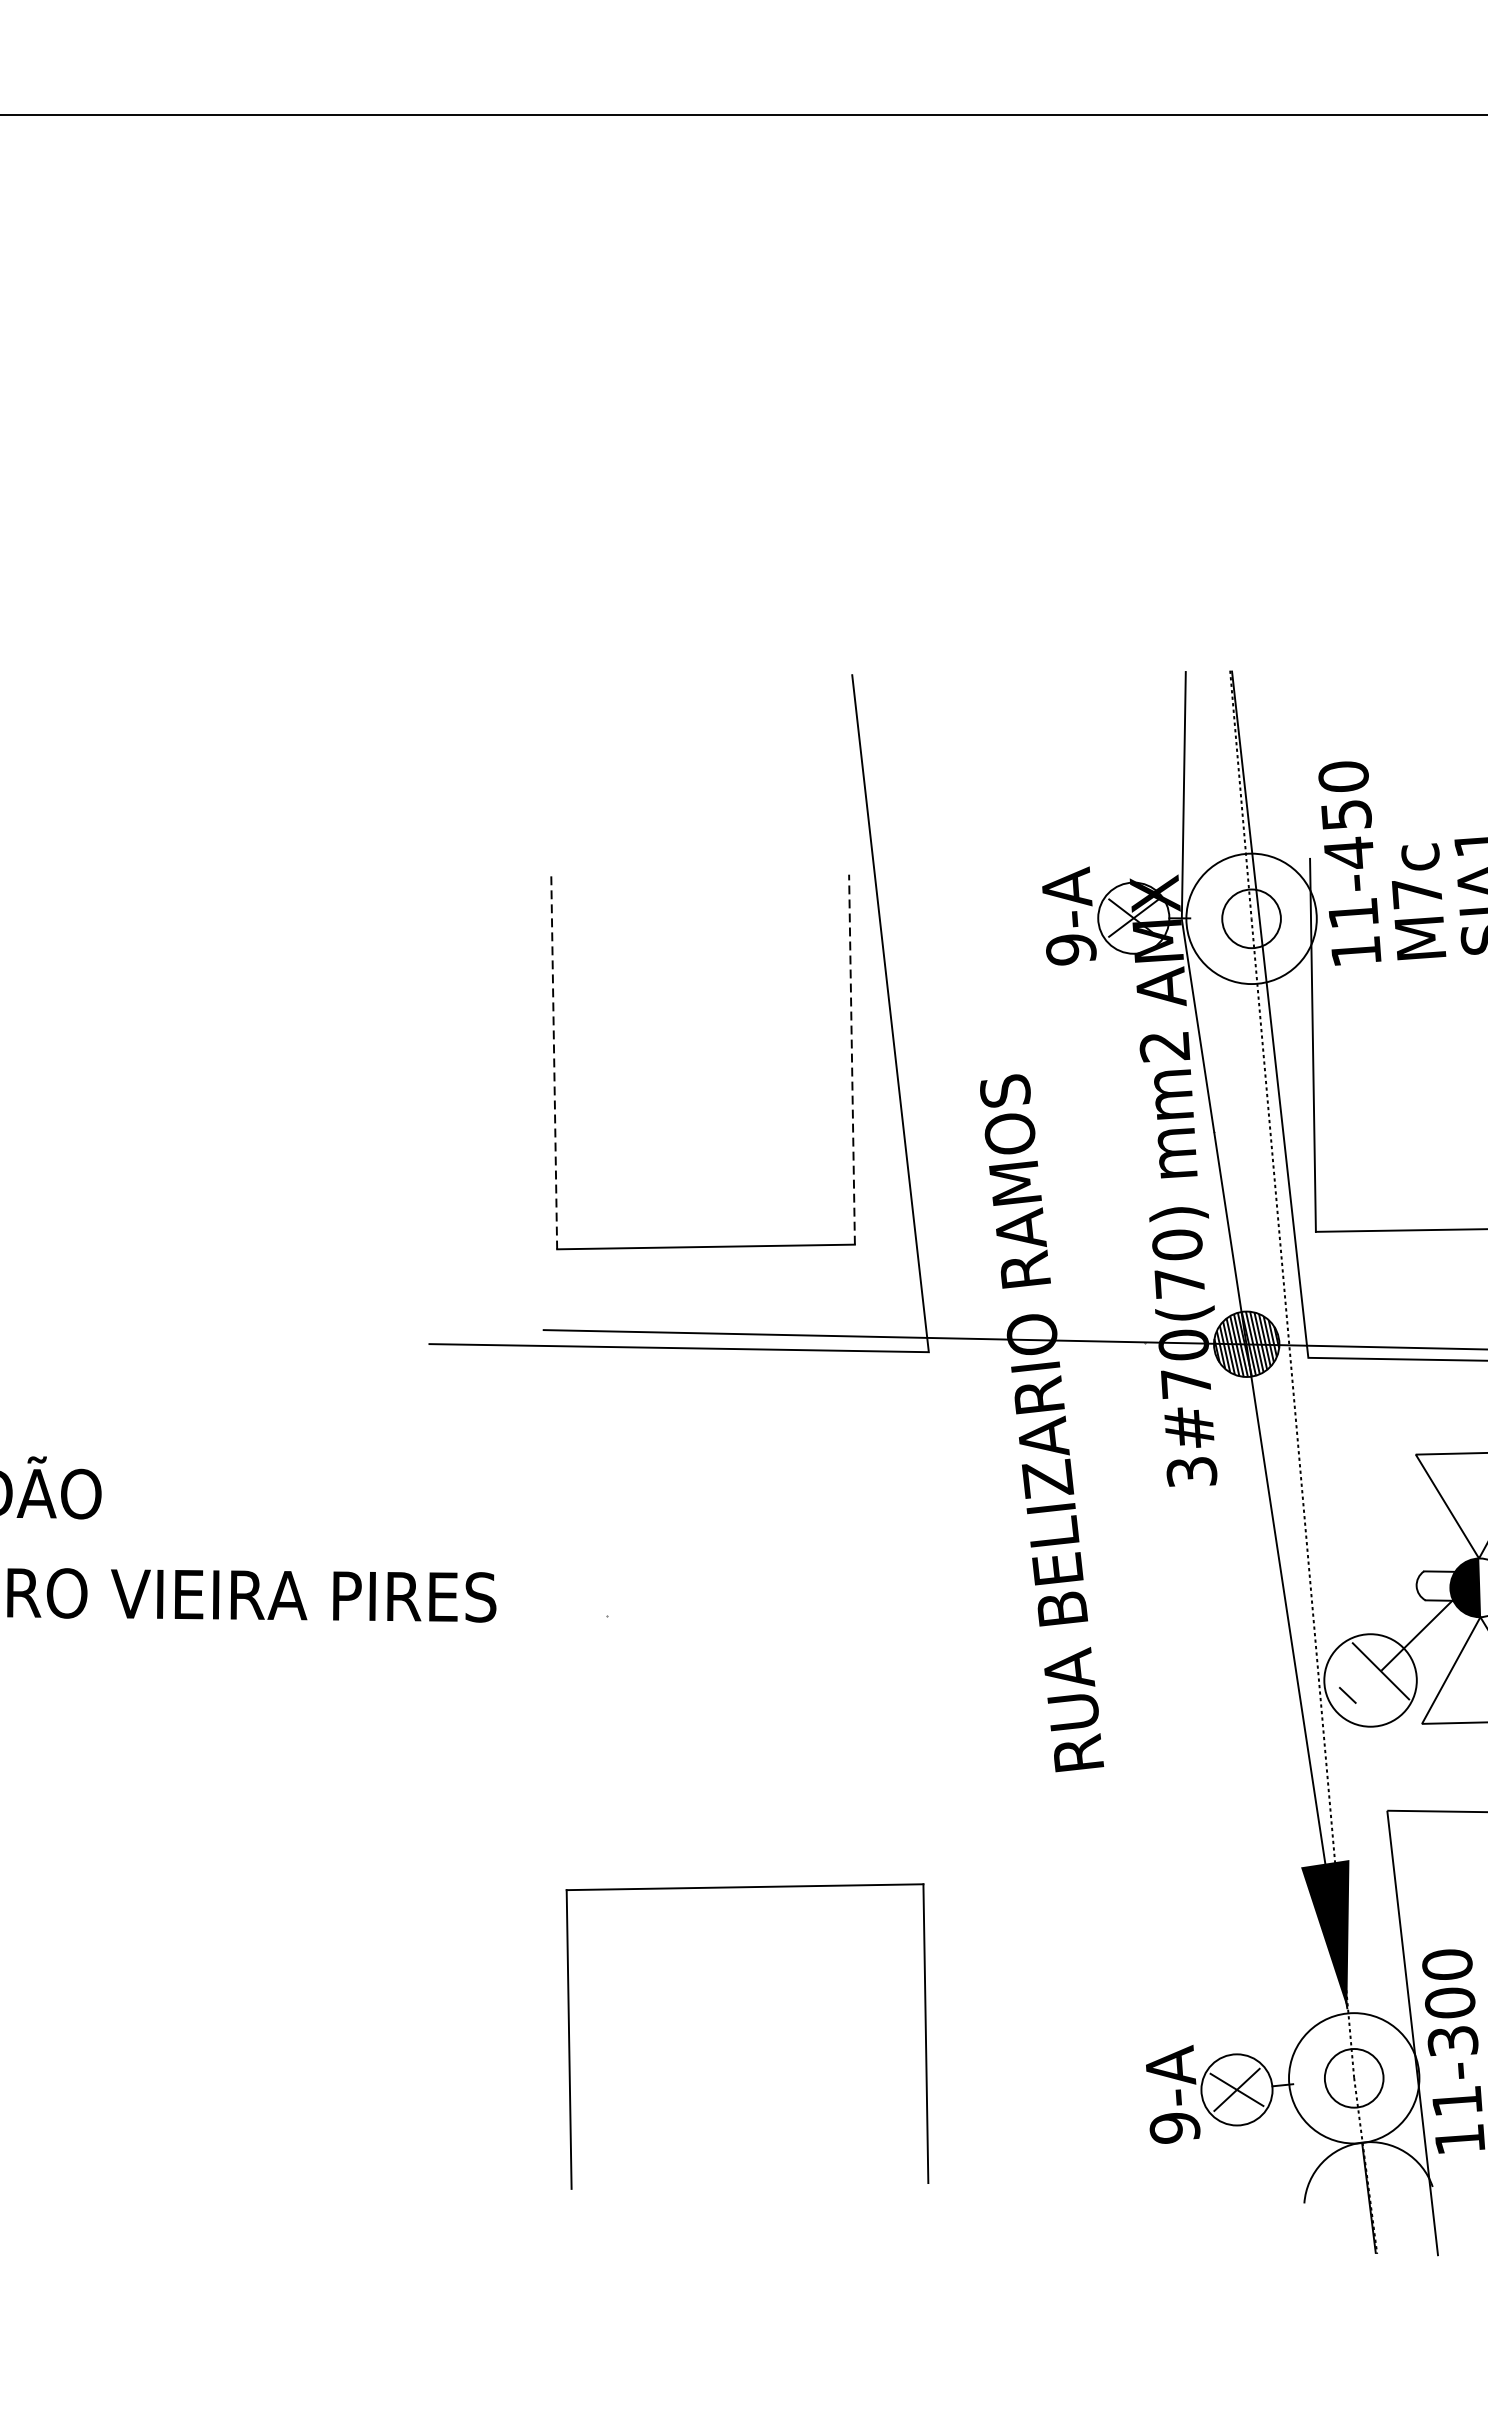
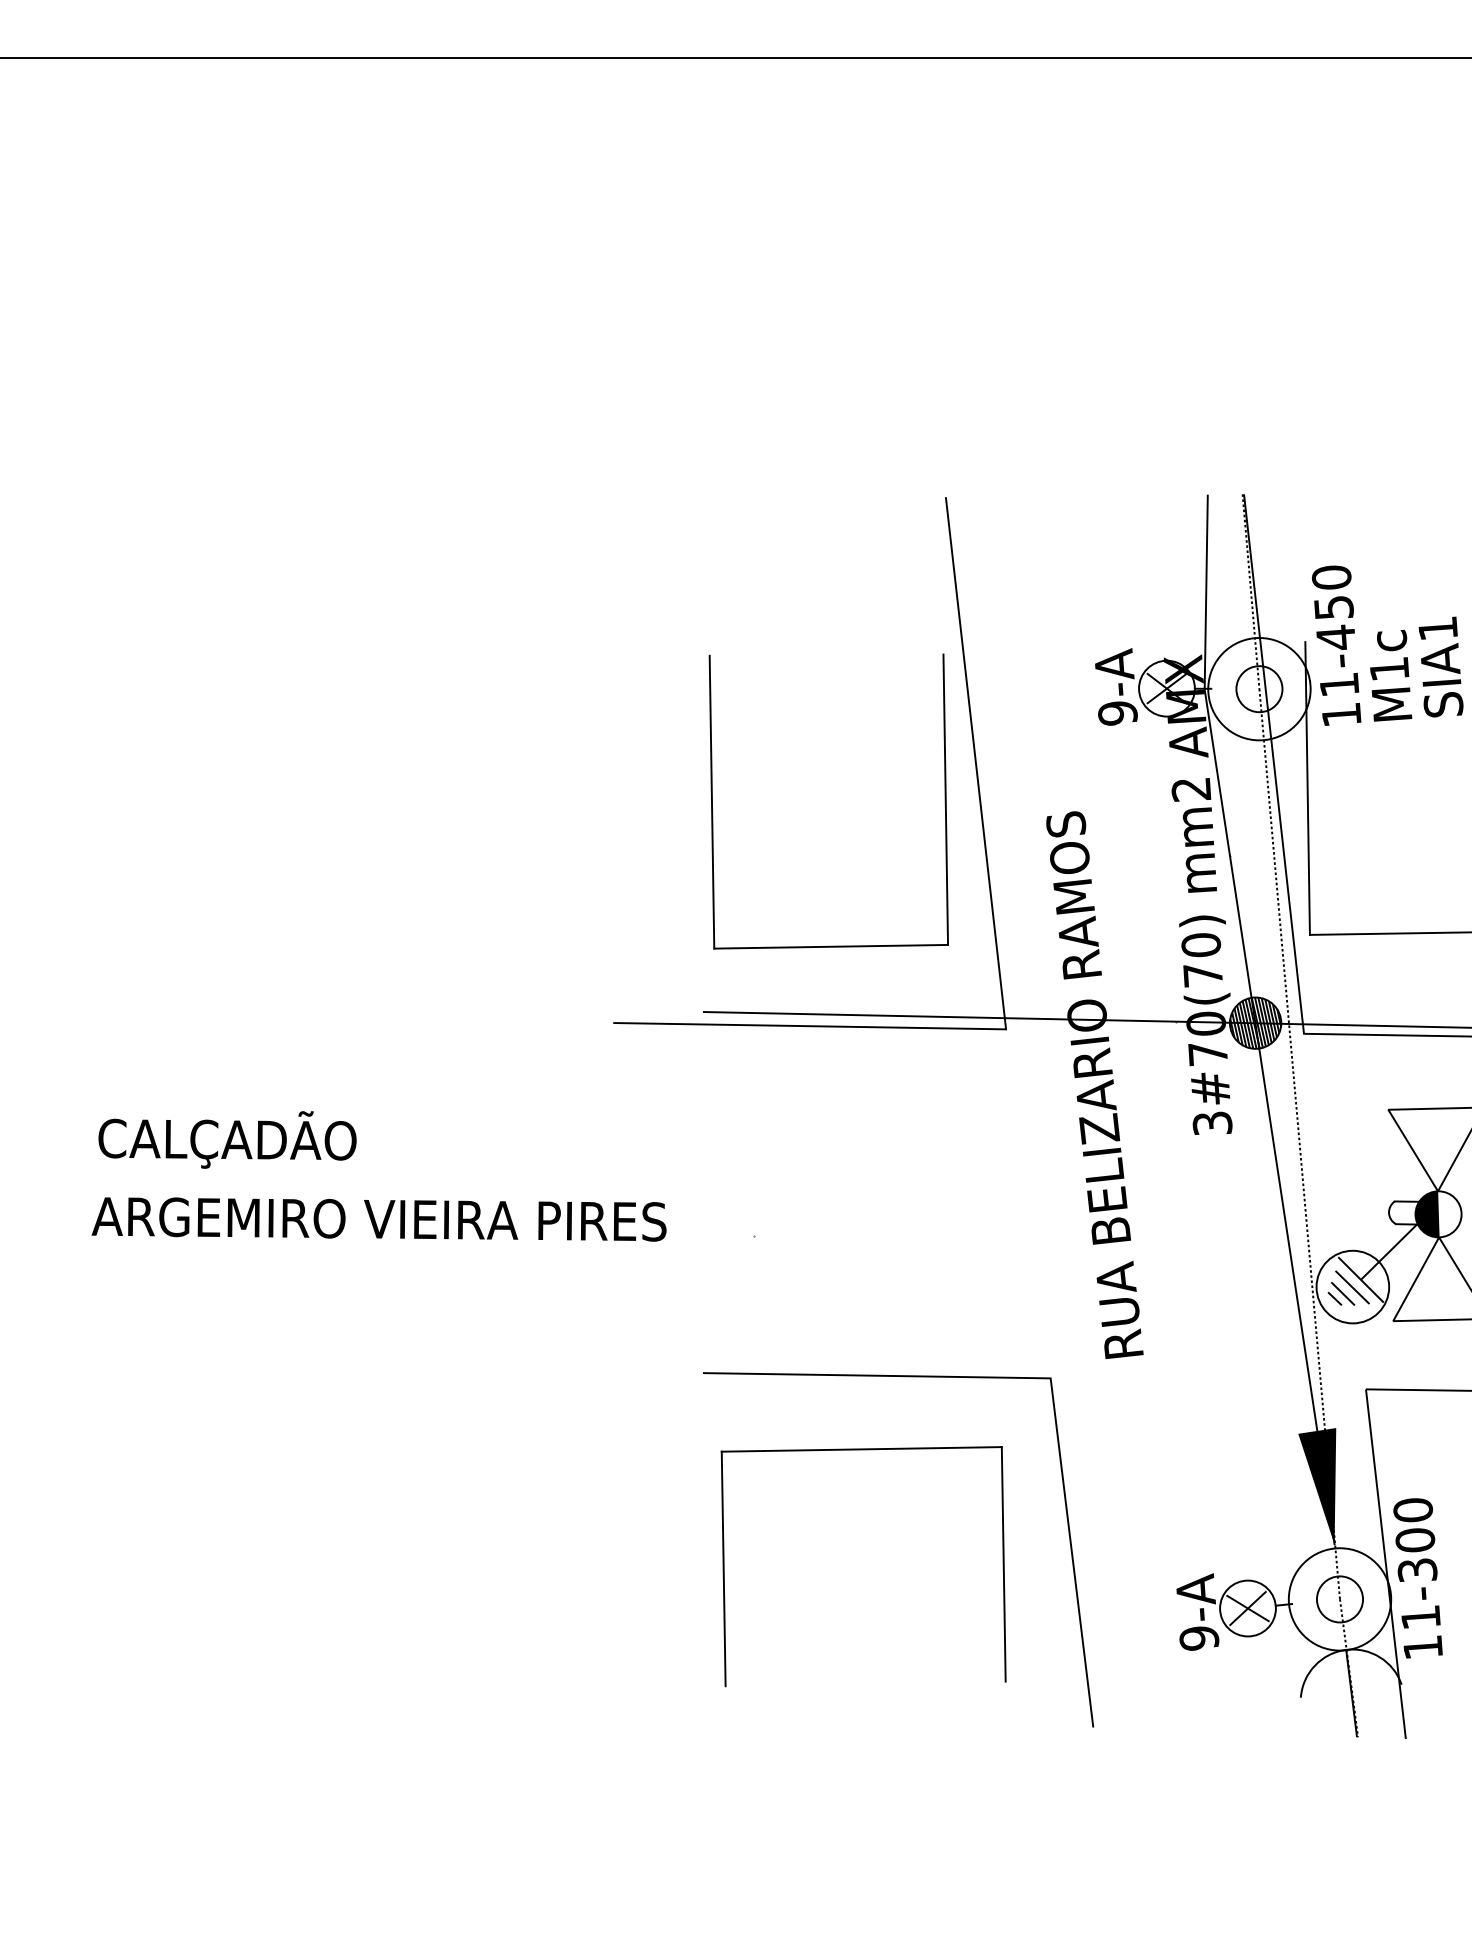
text: (1417, 893) -> (1389, 669), M7c -> M1c
line: (851, 1059) -> (945, 799), dashed -> solid
line: (553, 1063) -> (711, 802), dashed -> solid
line: (1370, 1680) -> (1352, 1287), added
line: (1358, 1688) -> (1343, 1293), added
line: (1007, 1985) -> (1067, 1526), added

